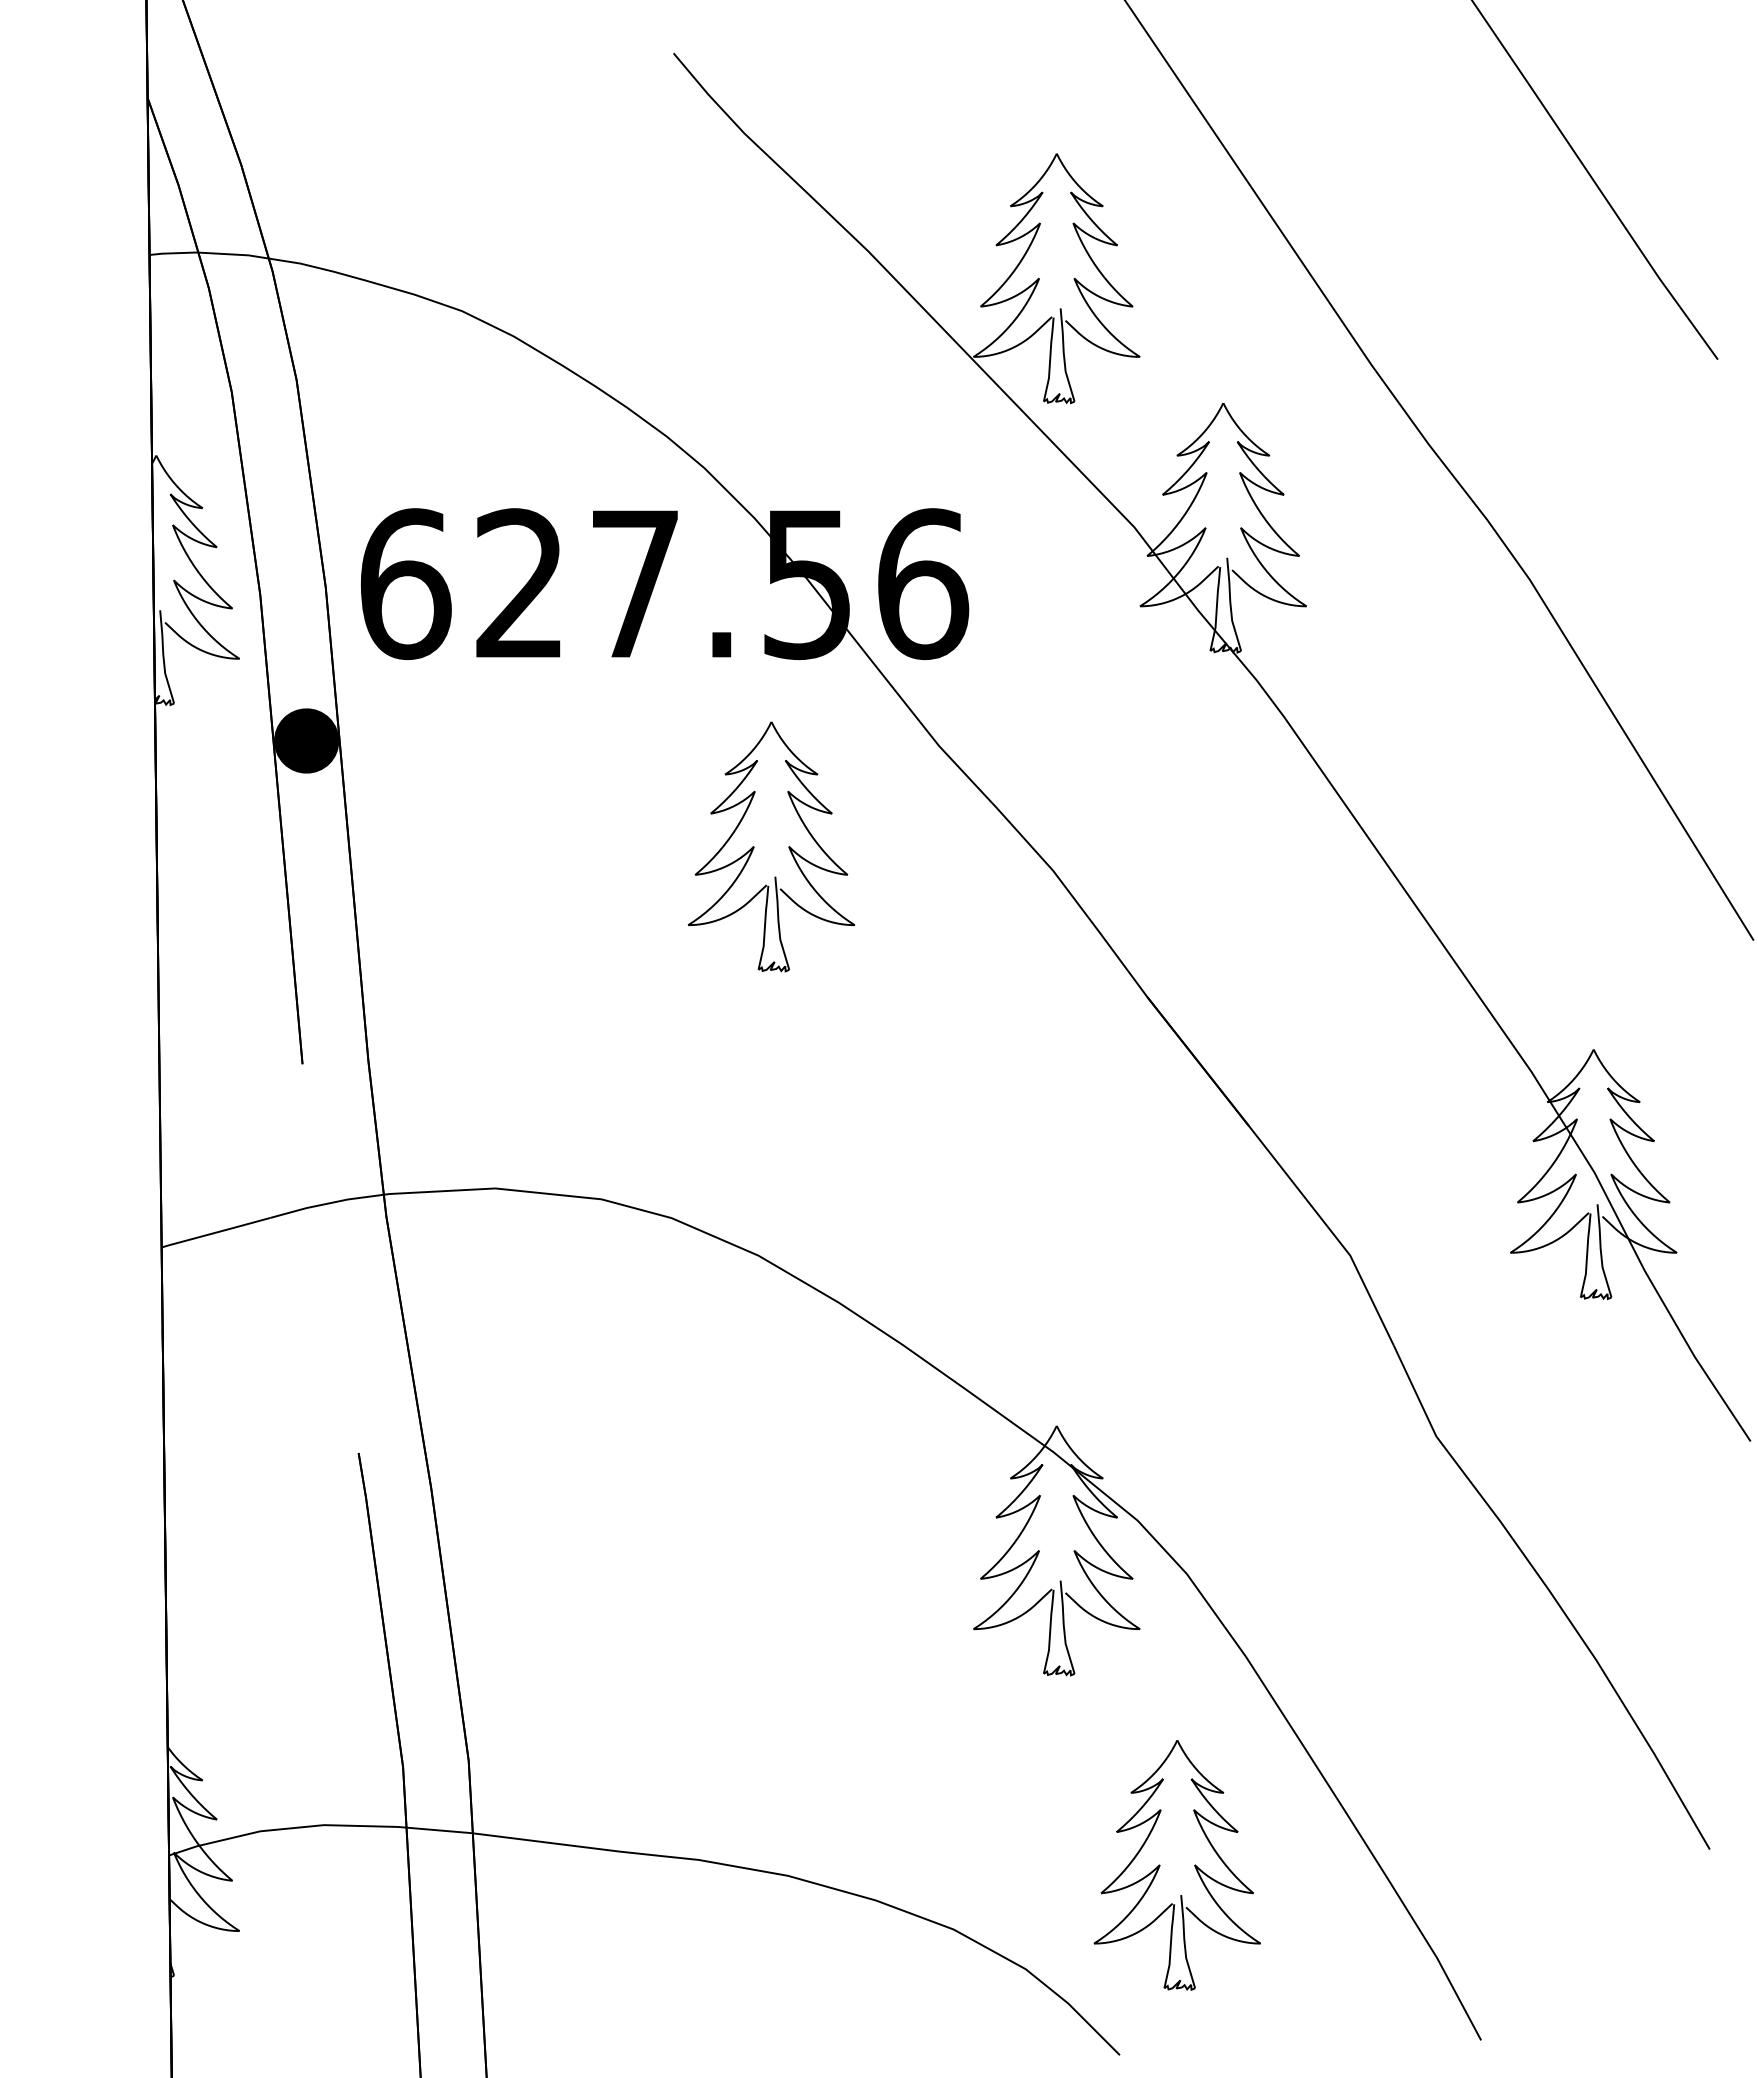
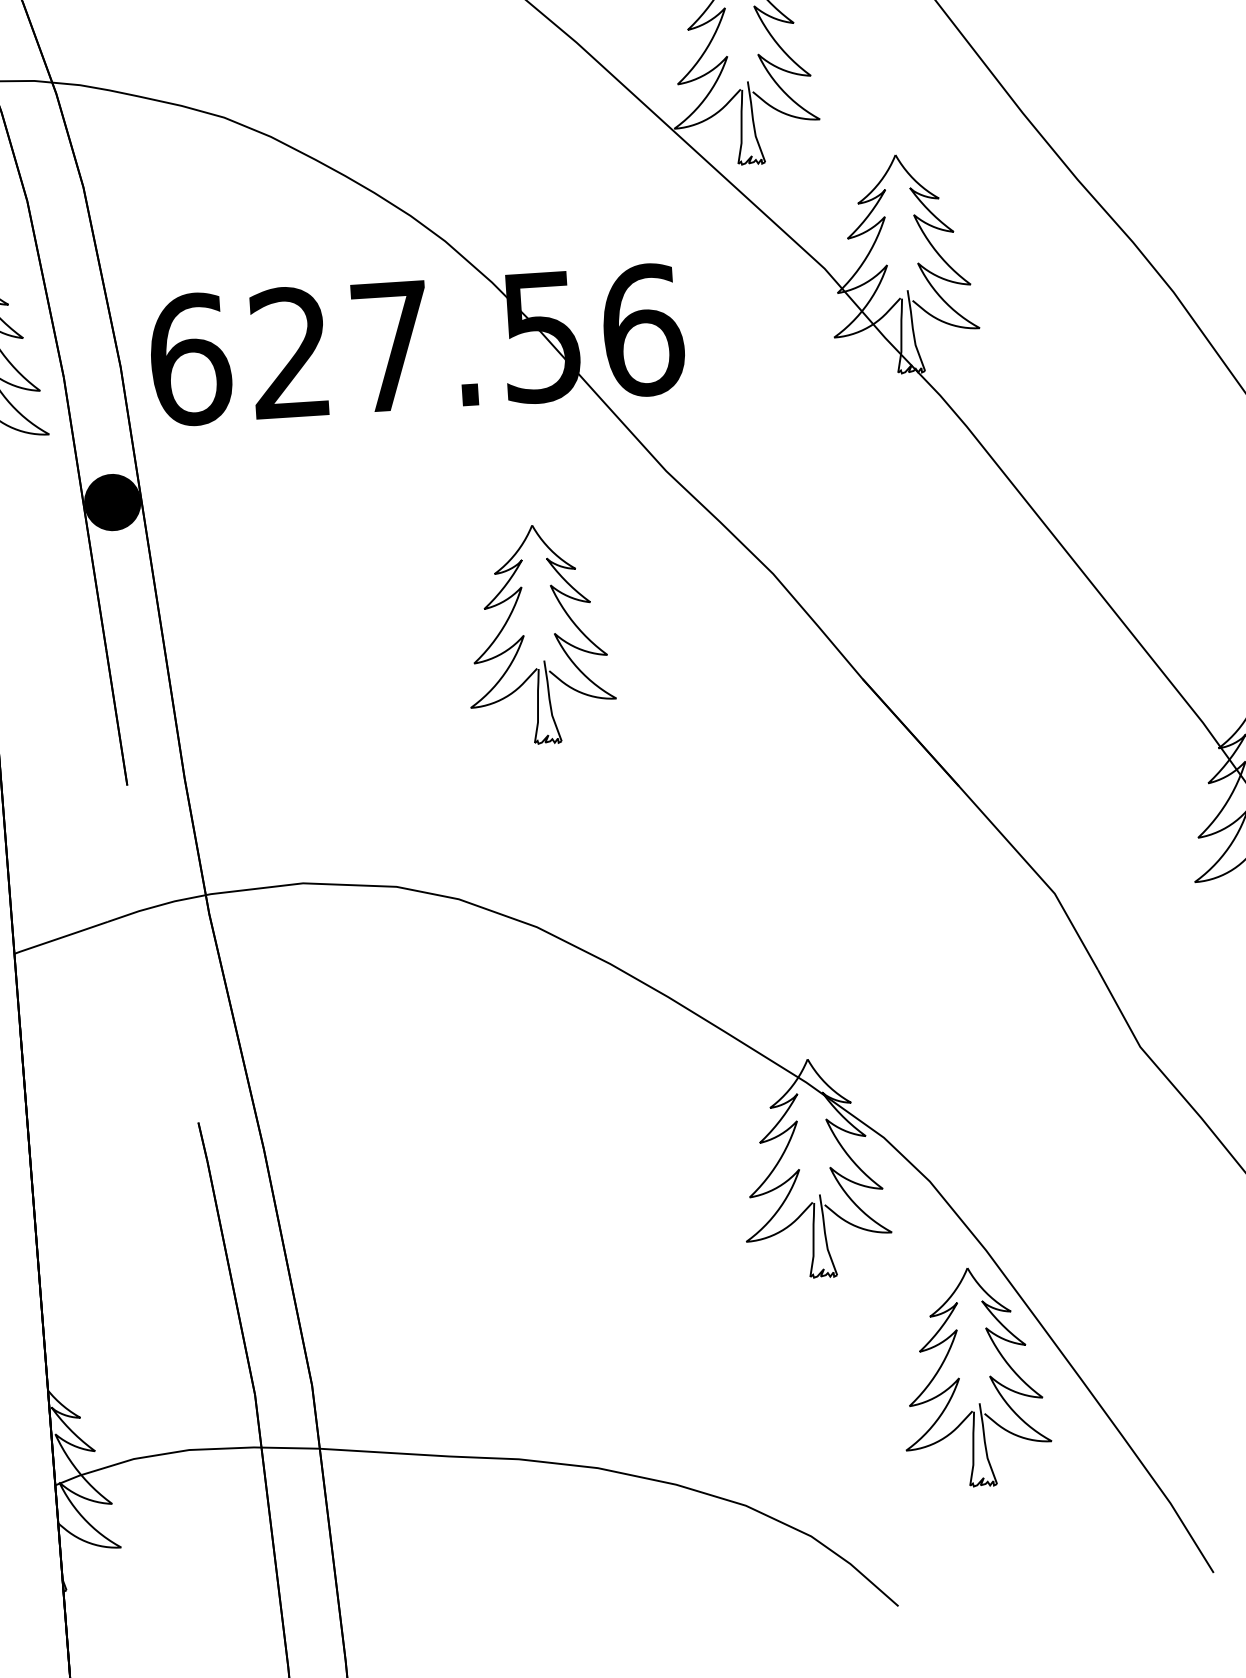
part: (754, 846) -> (524, 635), moved
part: (1160, 1865) -> (959, 1378), moved

